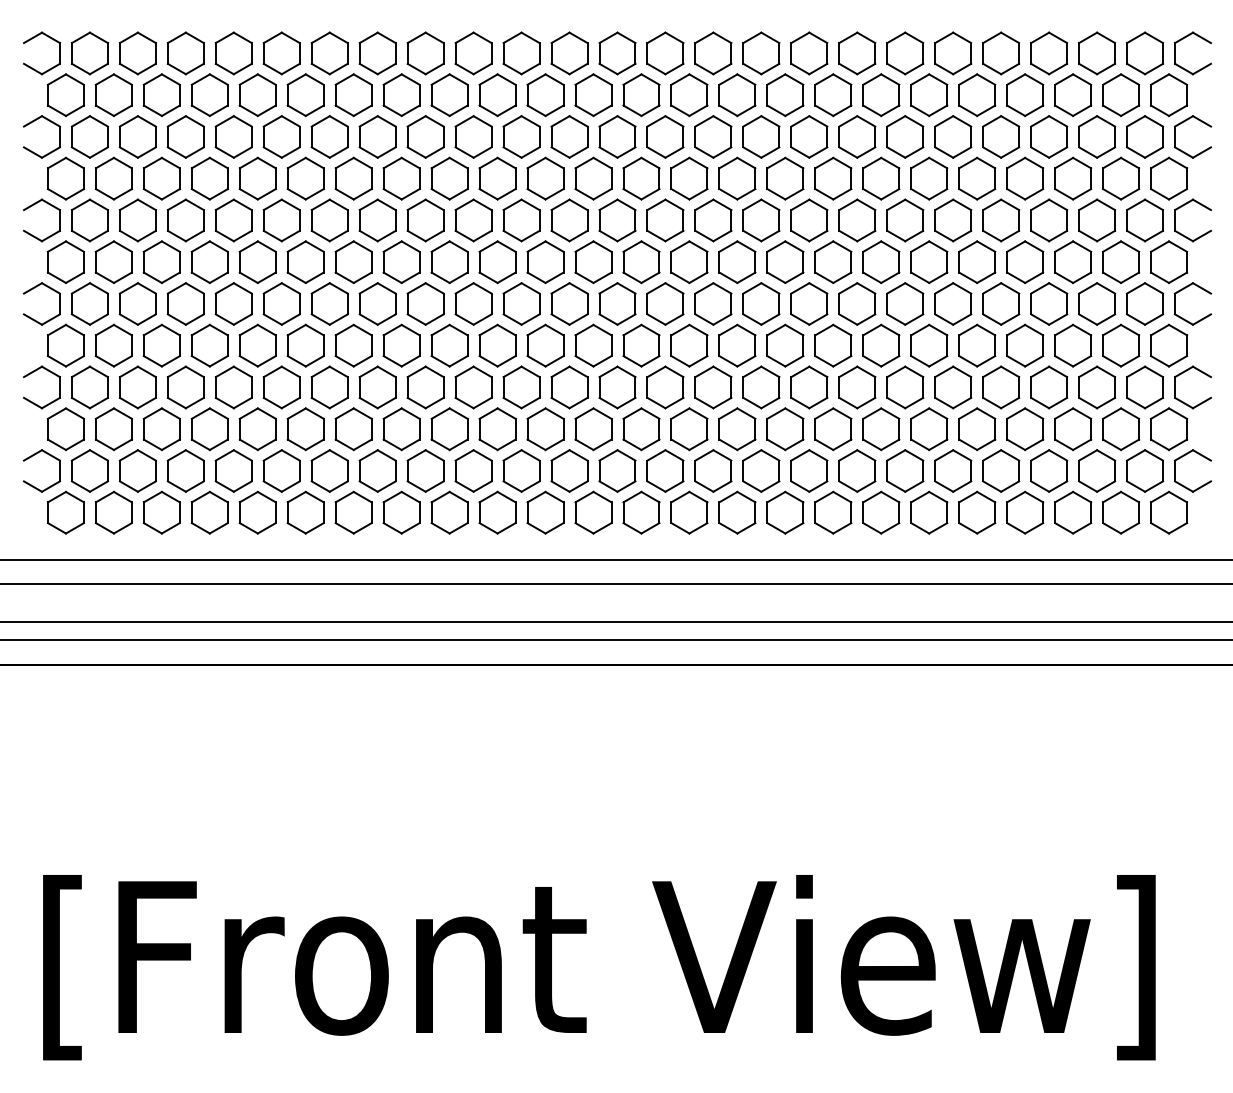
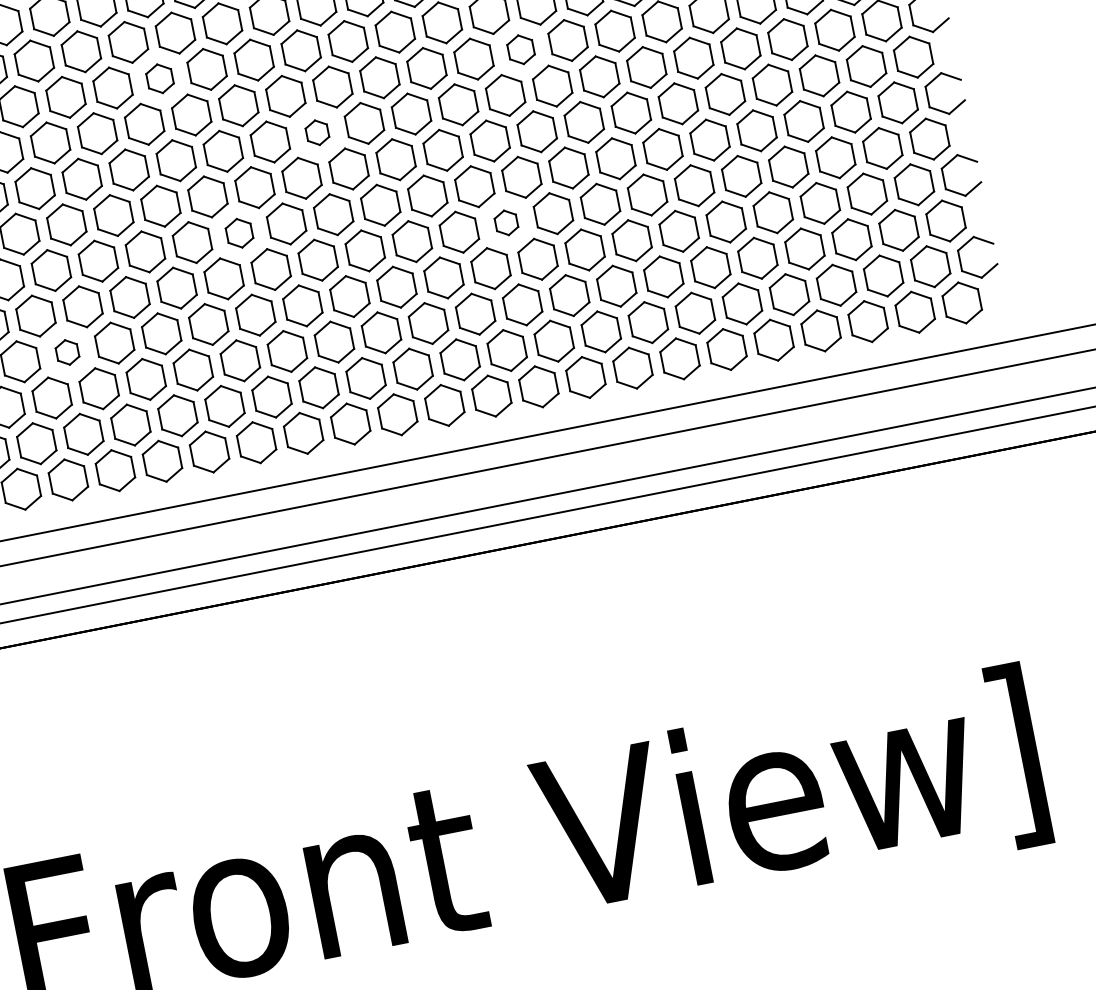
part: (425, 136) -> (159, 78), size x0.7
part: (785, 178) -> (521, 49), size x0.7
part: (569, 220) -> (317, 132), size x0.6
part: (473, 303) -> (239, 232), size x0.7
part: (737, 345) -> (506, 222), size x0.6
part: (281, 387) -> (67, 352), size x0.6

